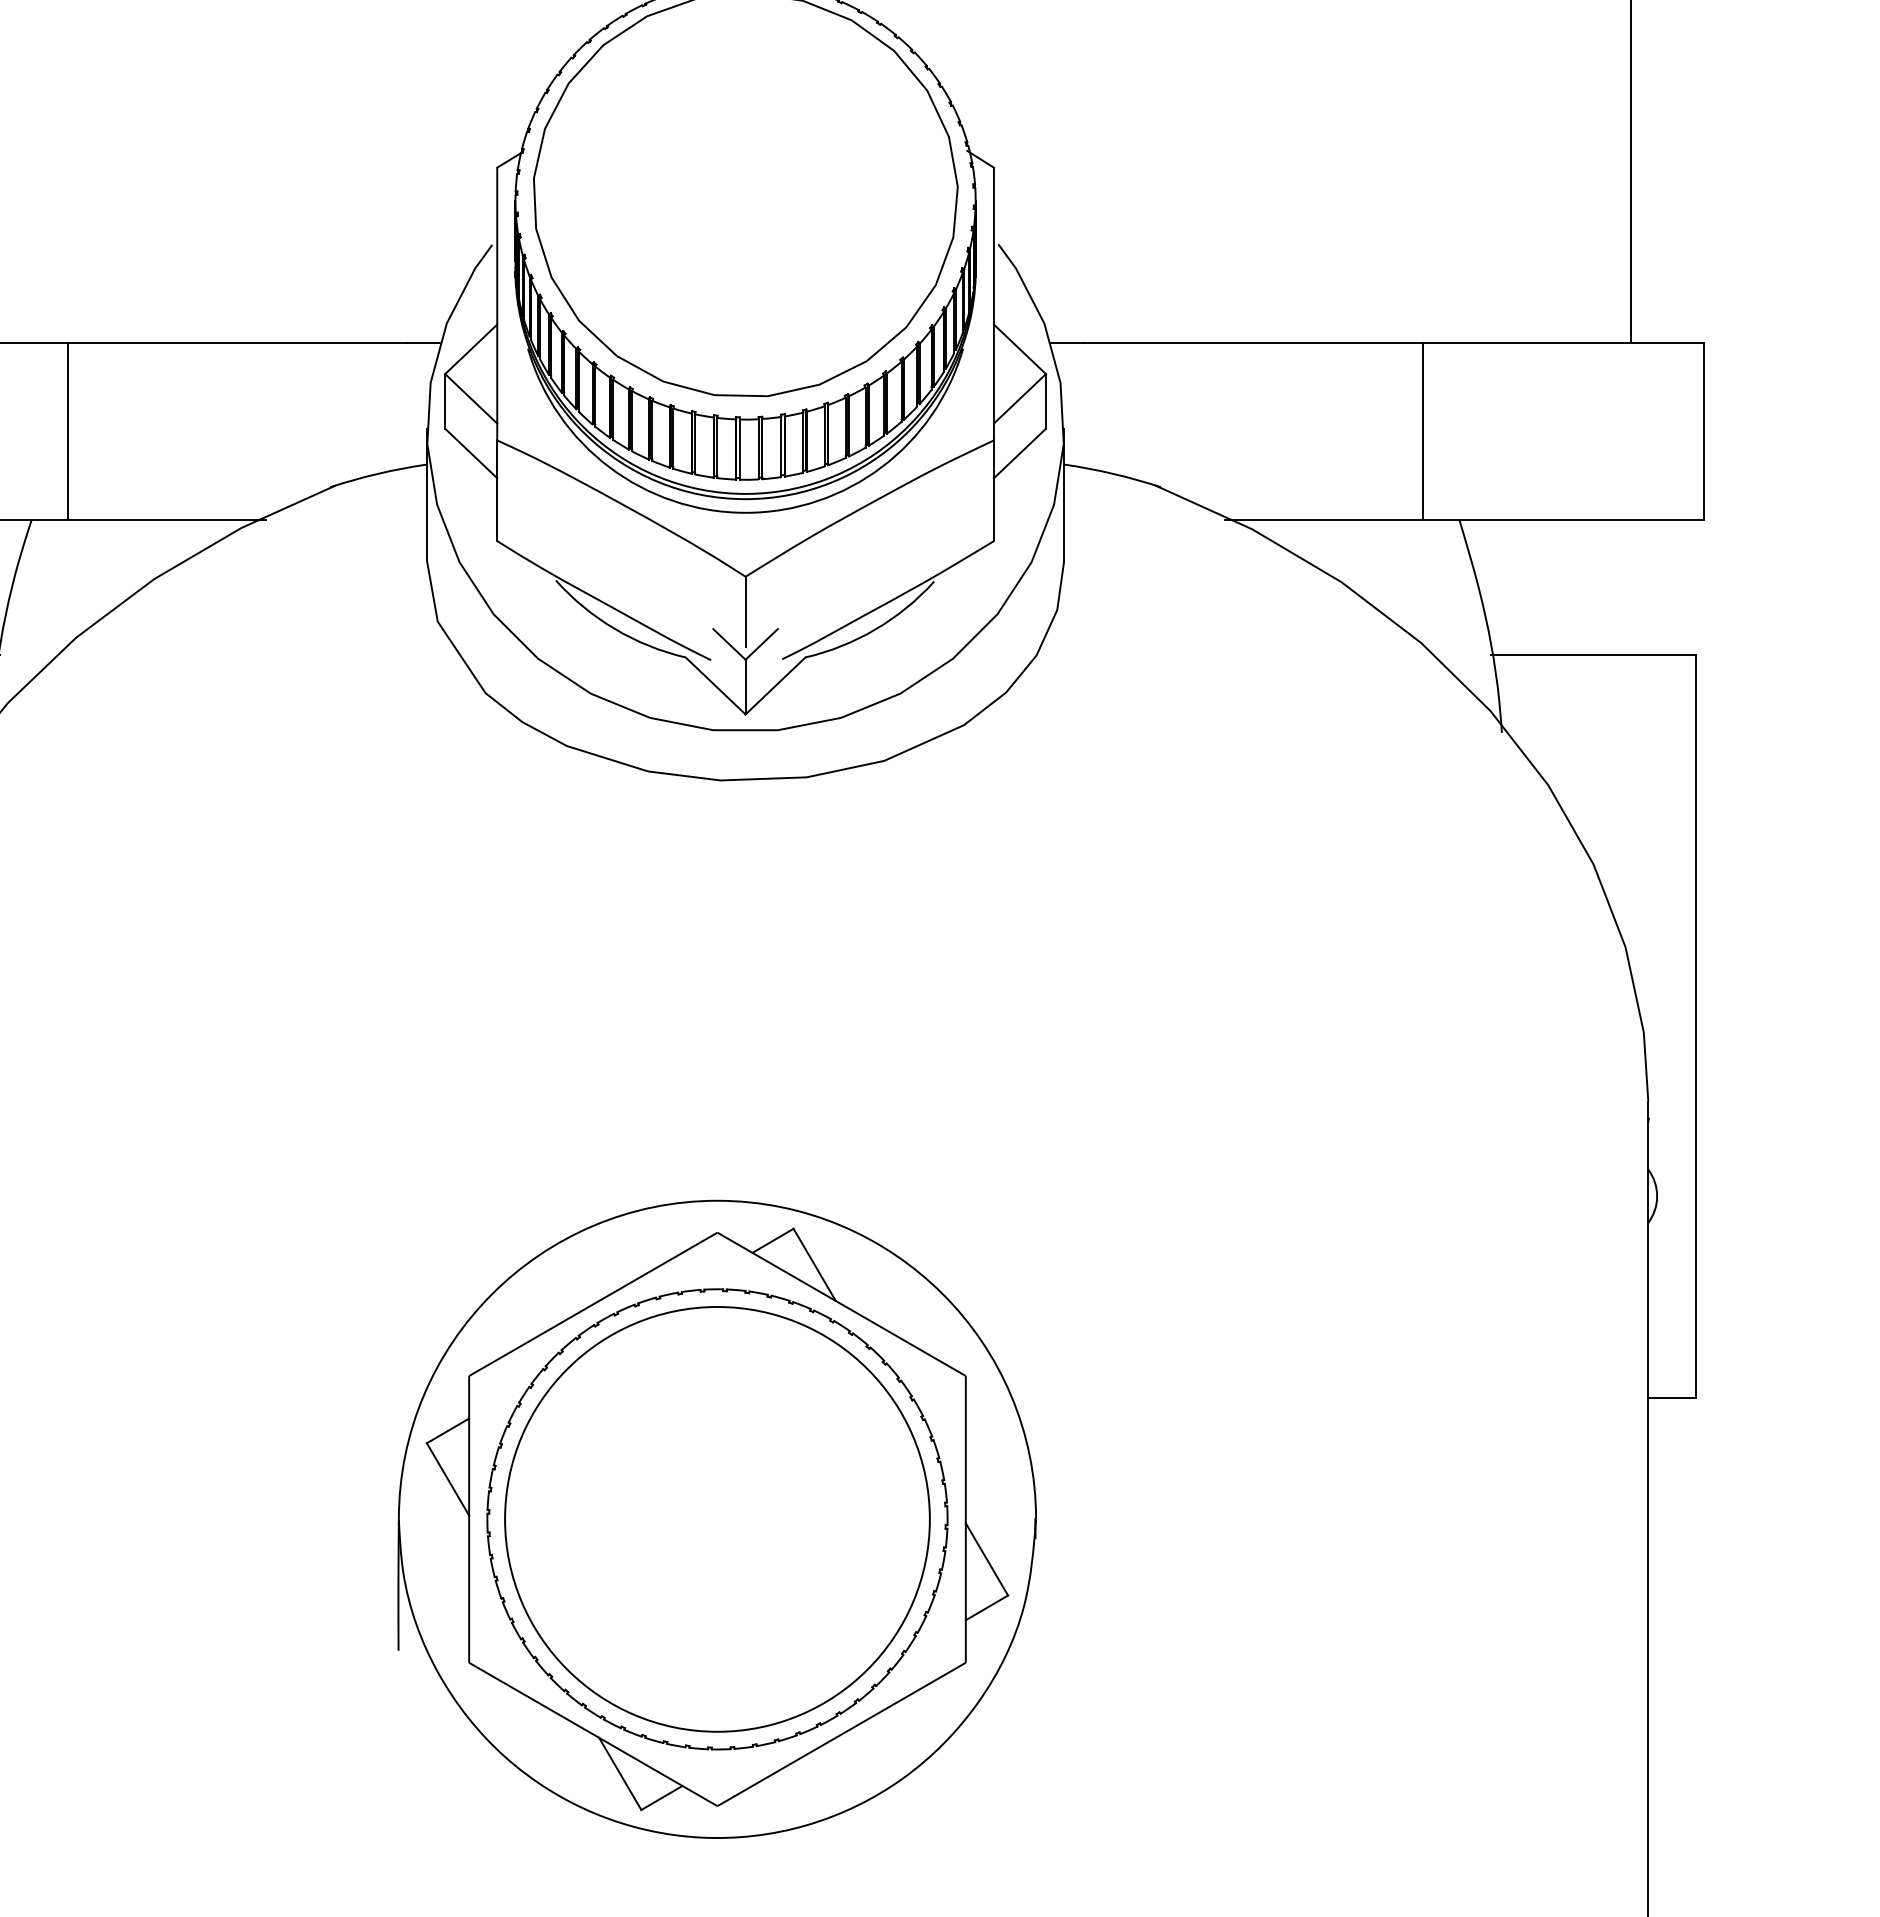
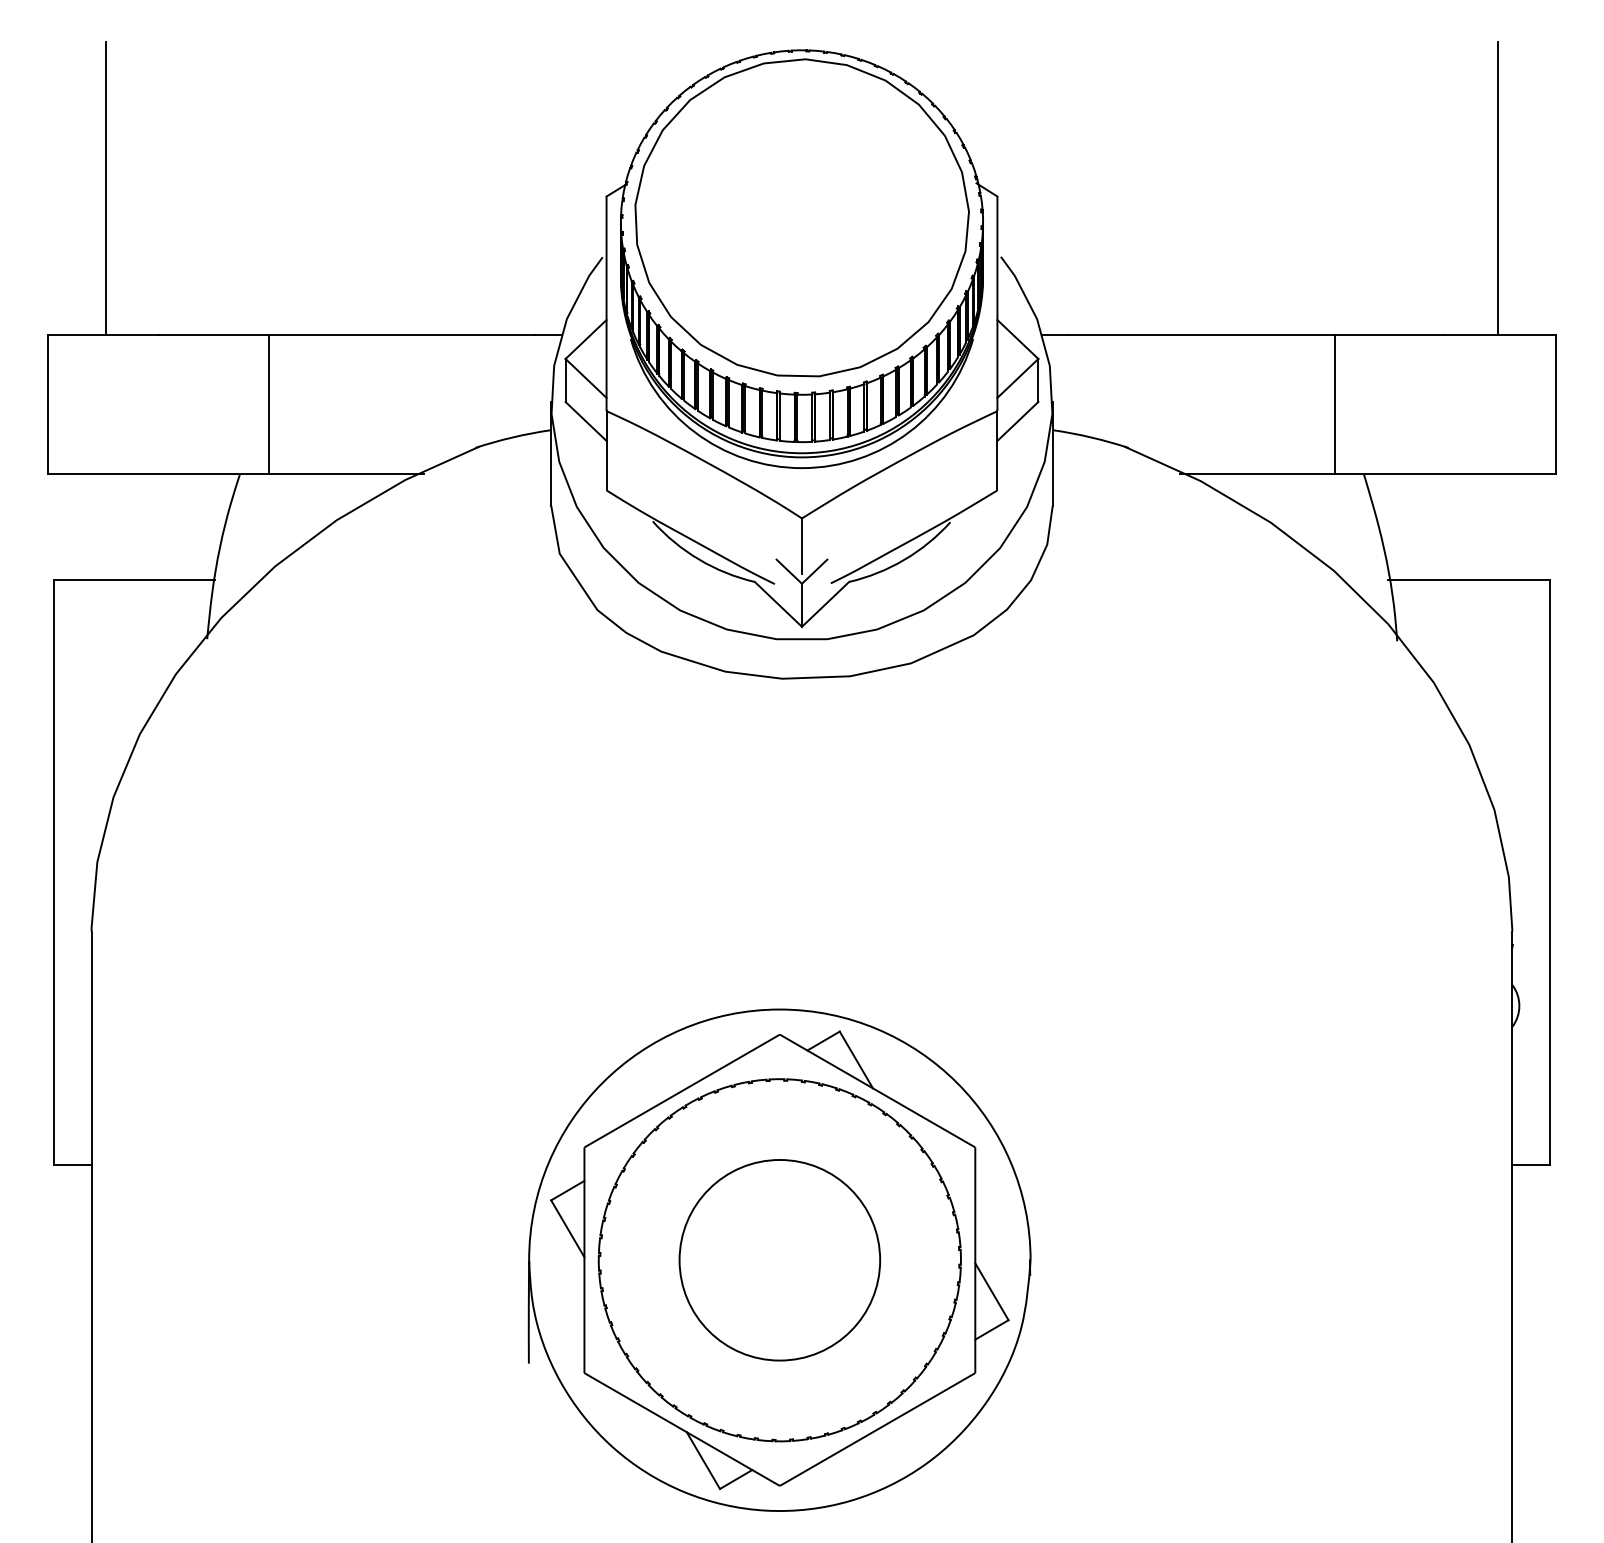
circle: (717, 1519) -> (779, 1260), size x0.6

